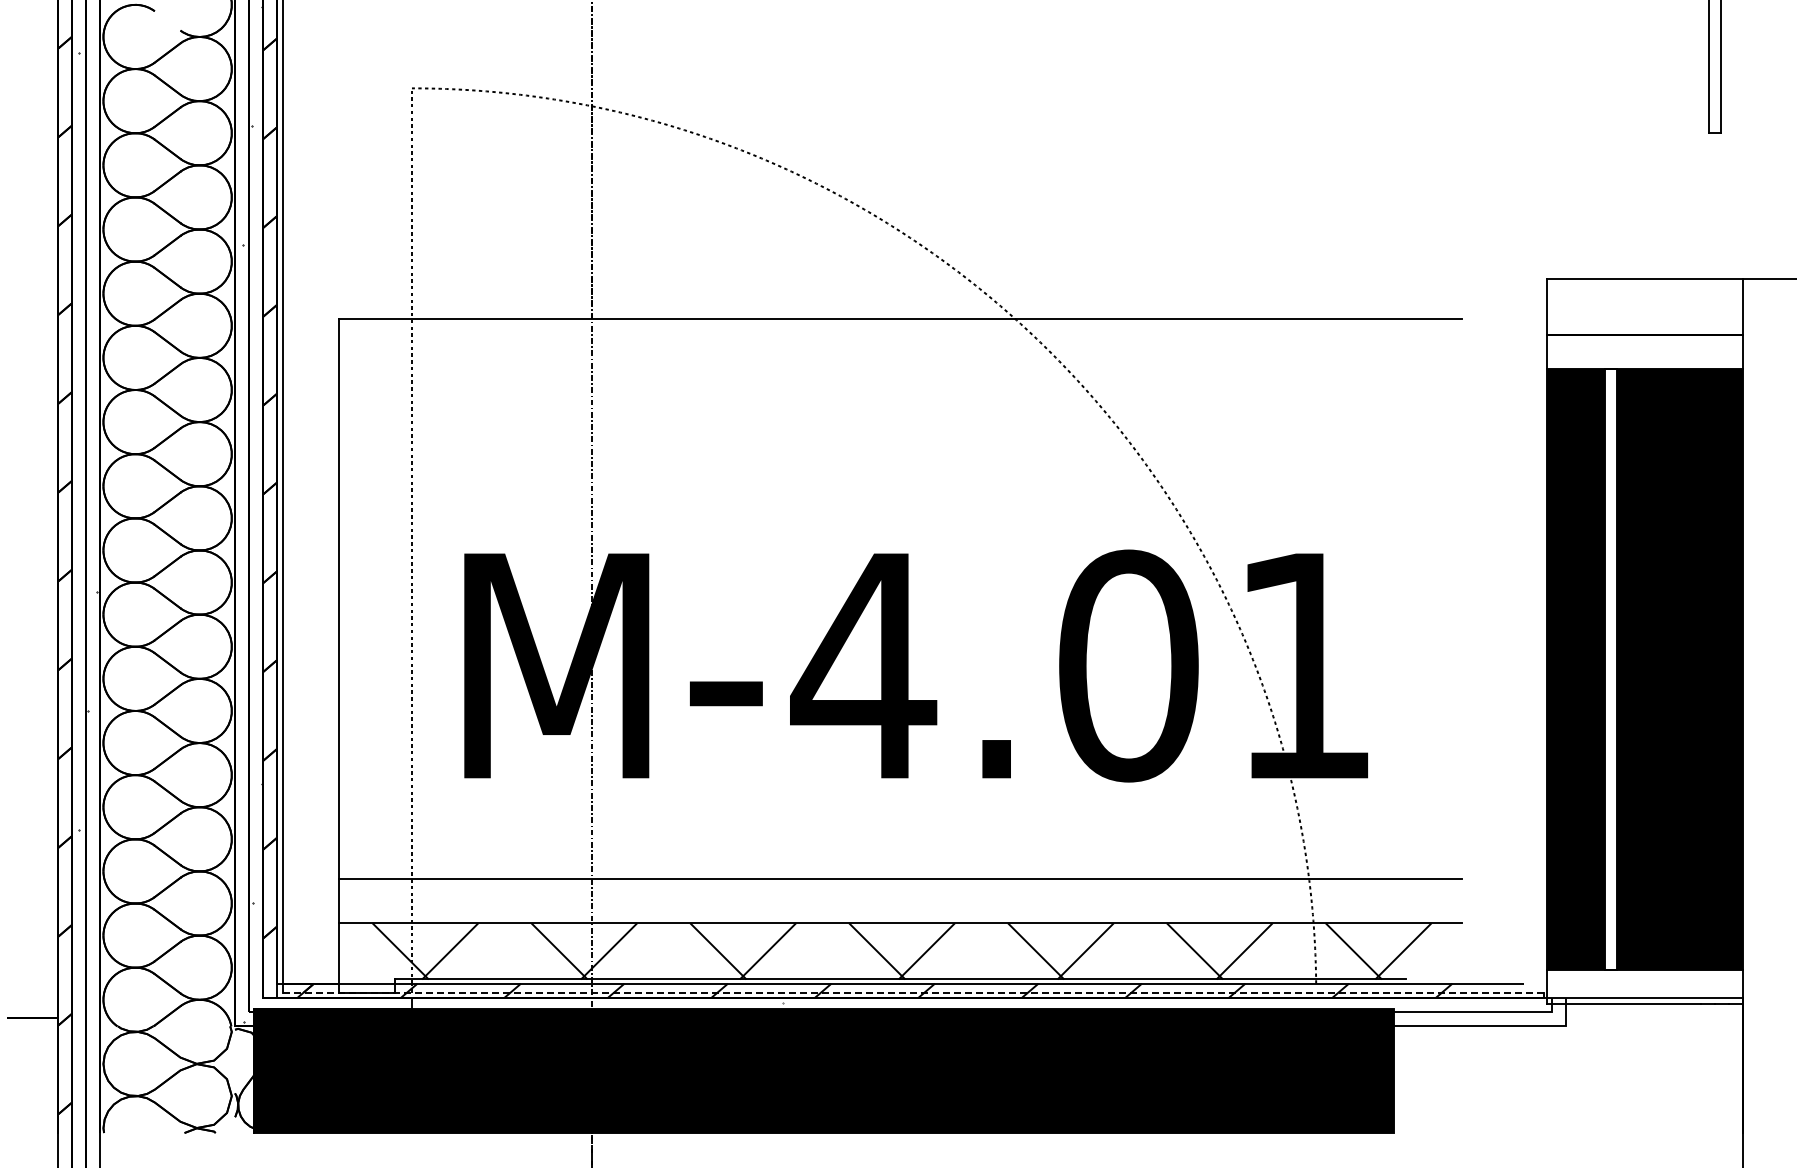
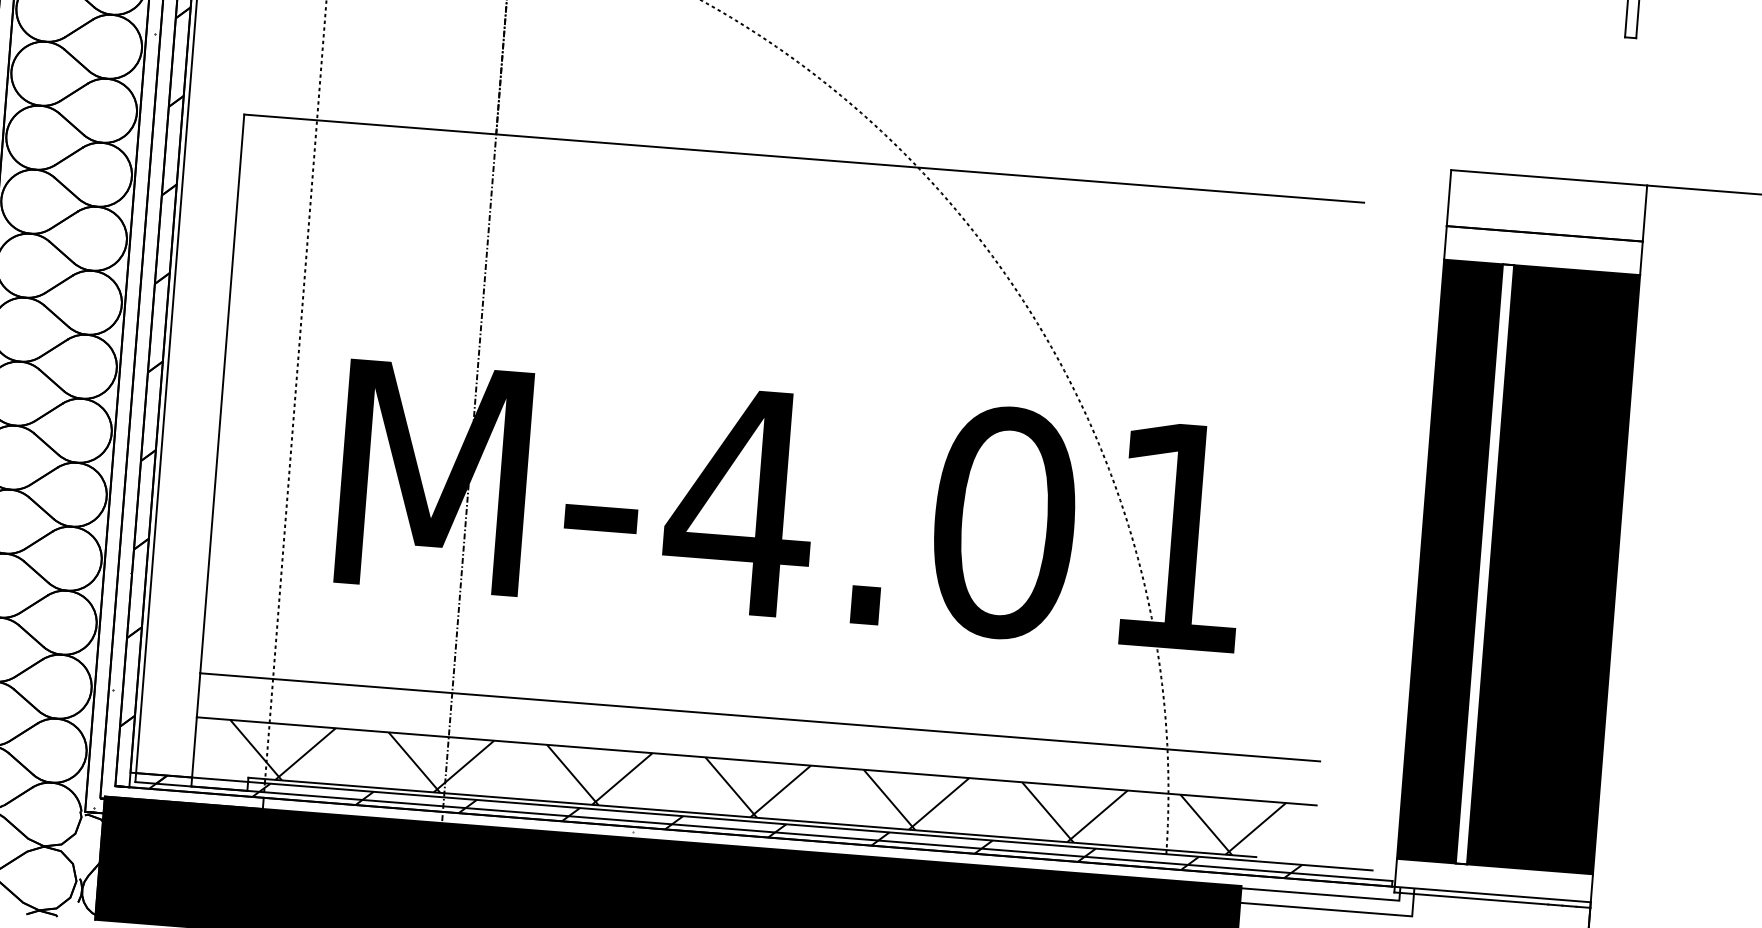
line: (912, 992) -> (763, 831), dashed -> solid

